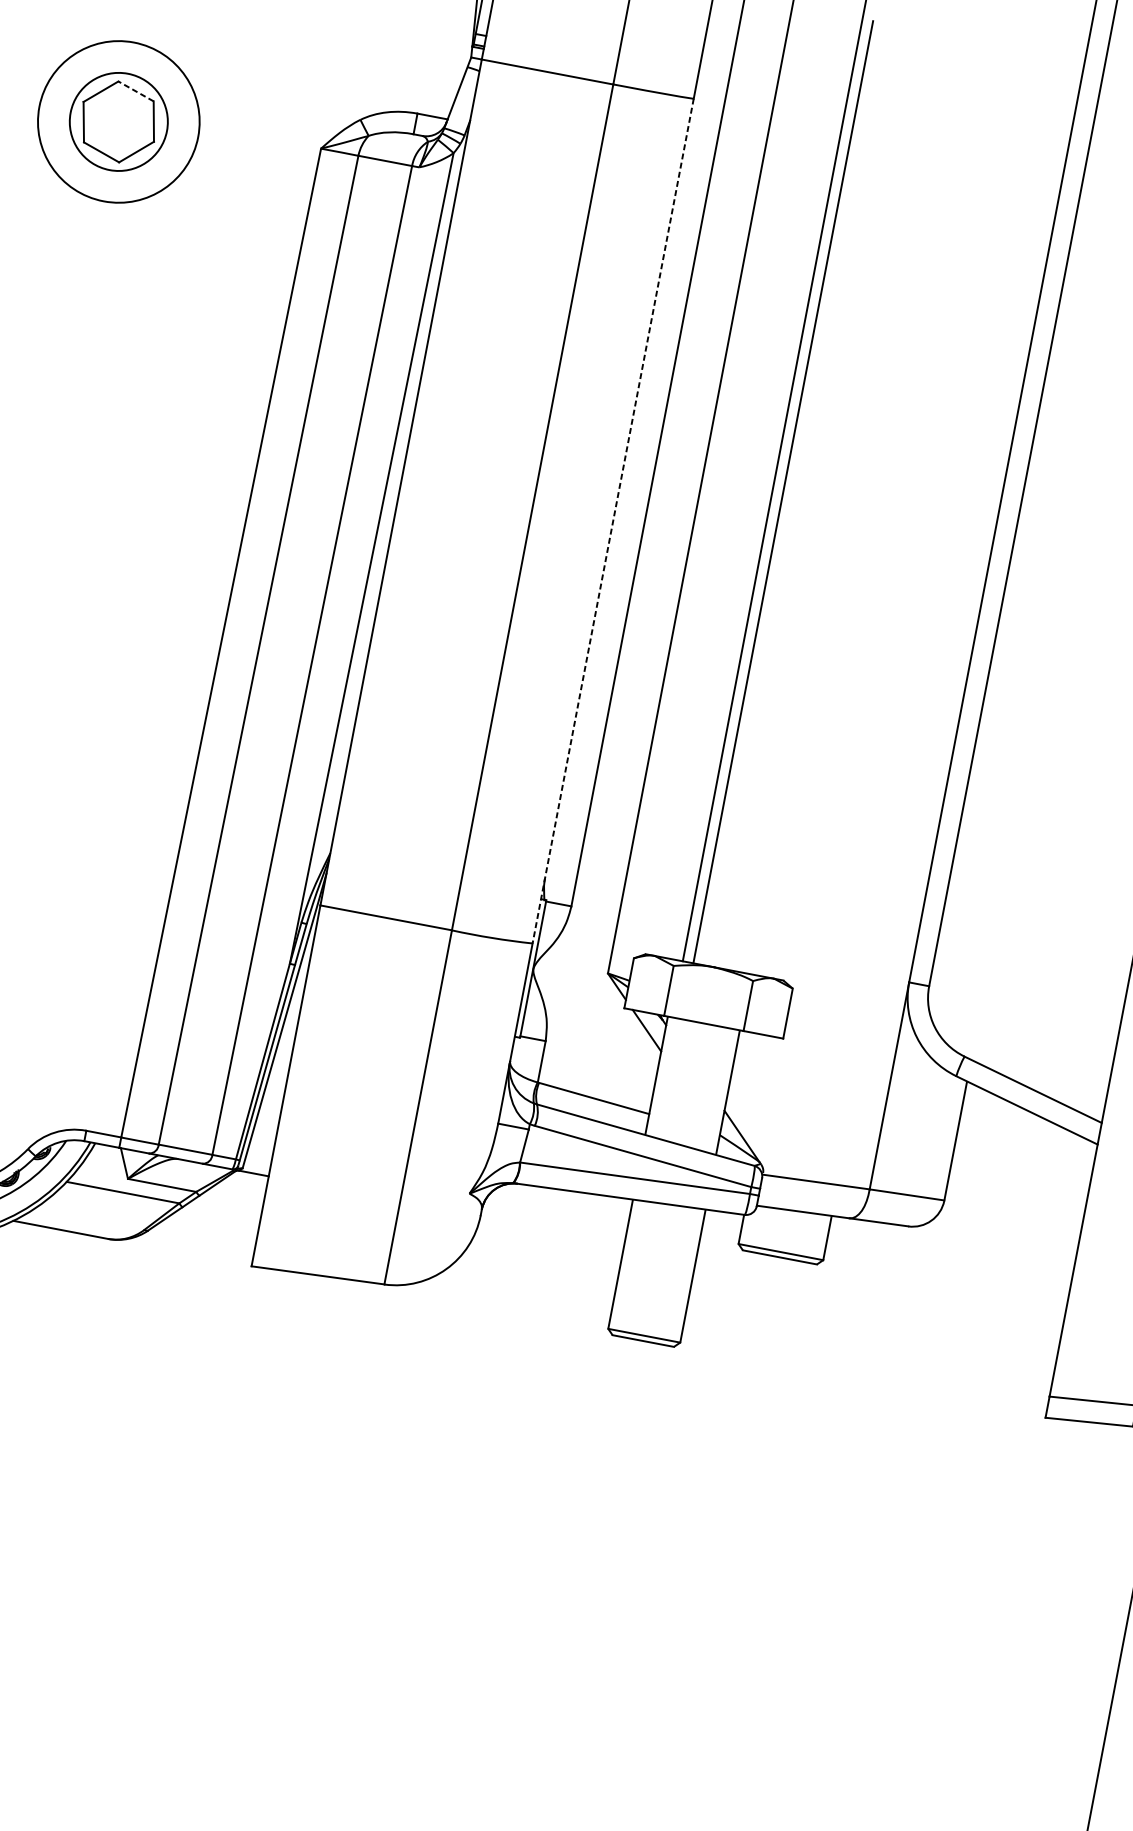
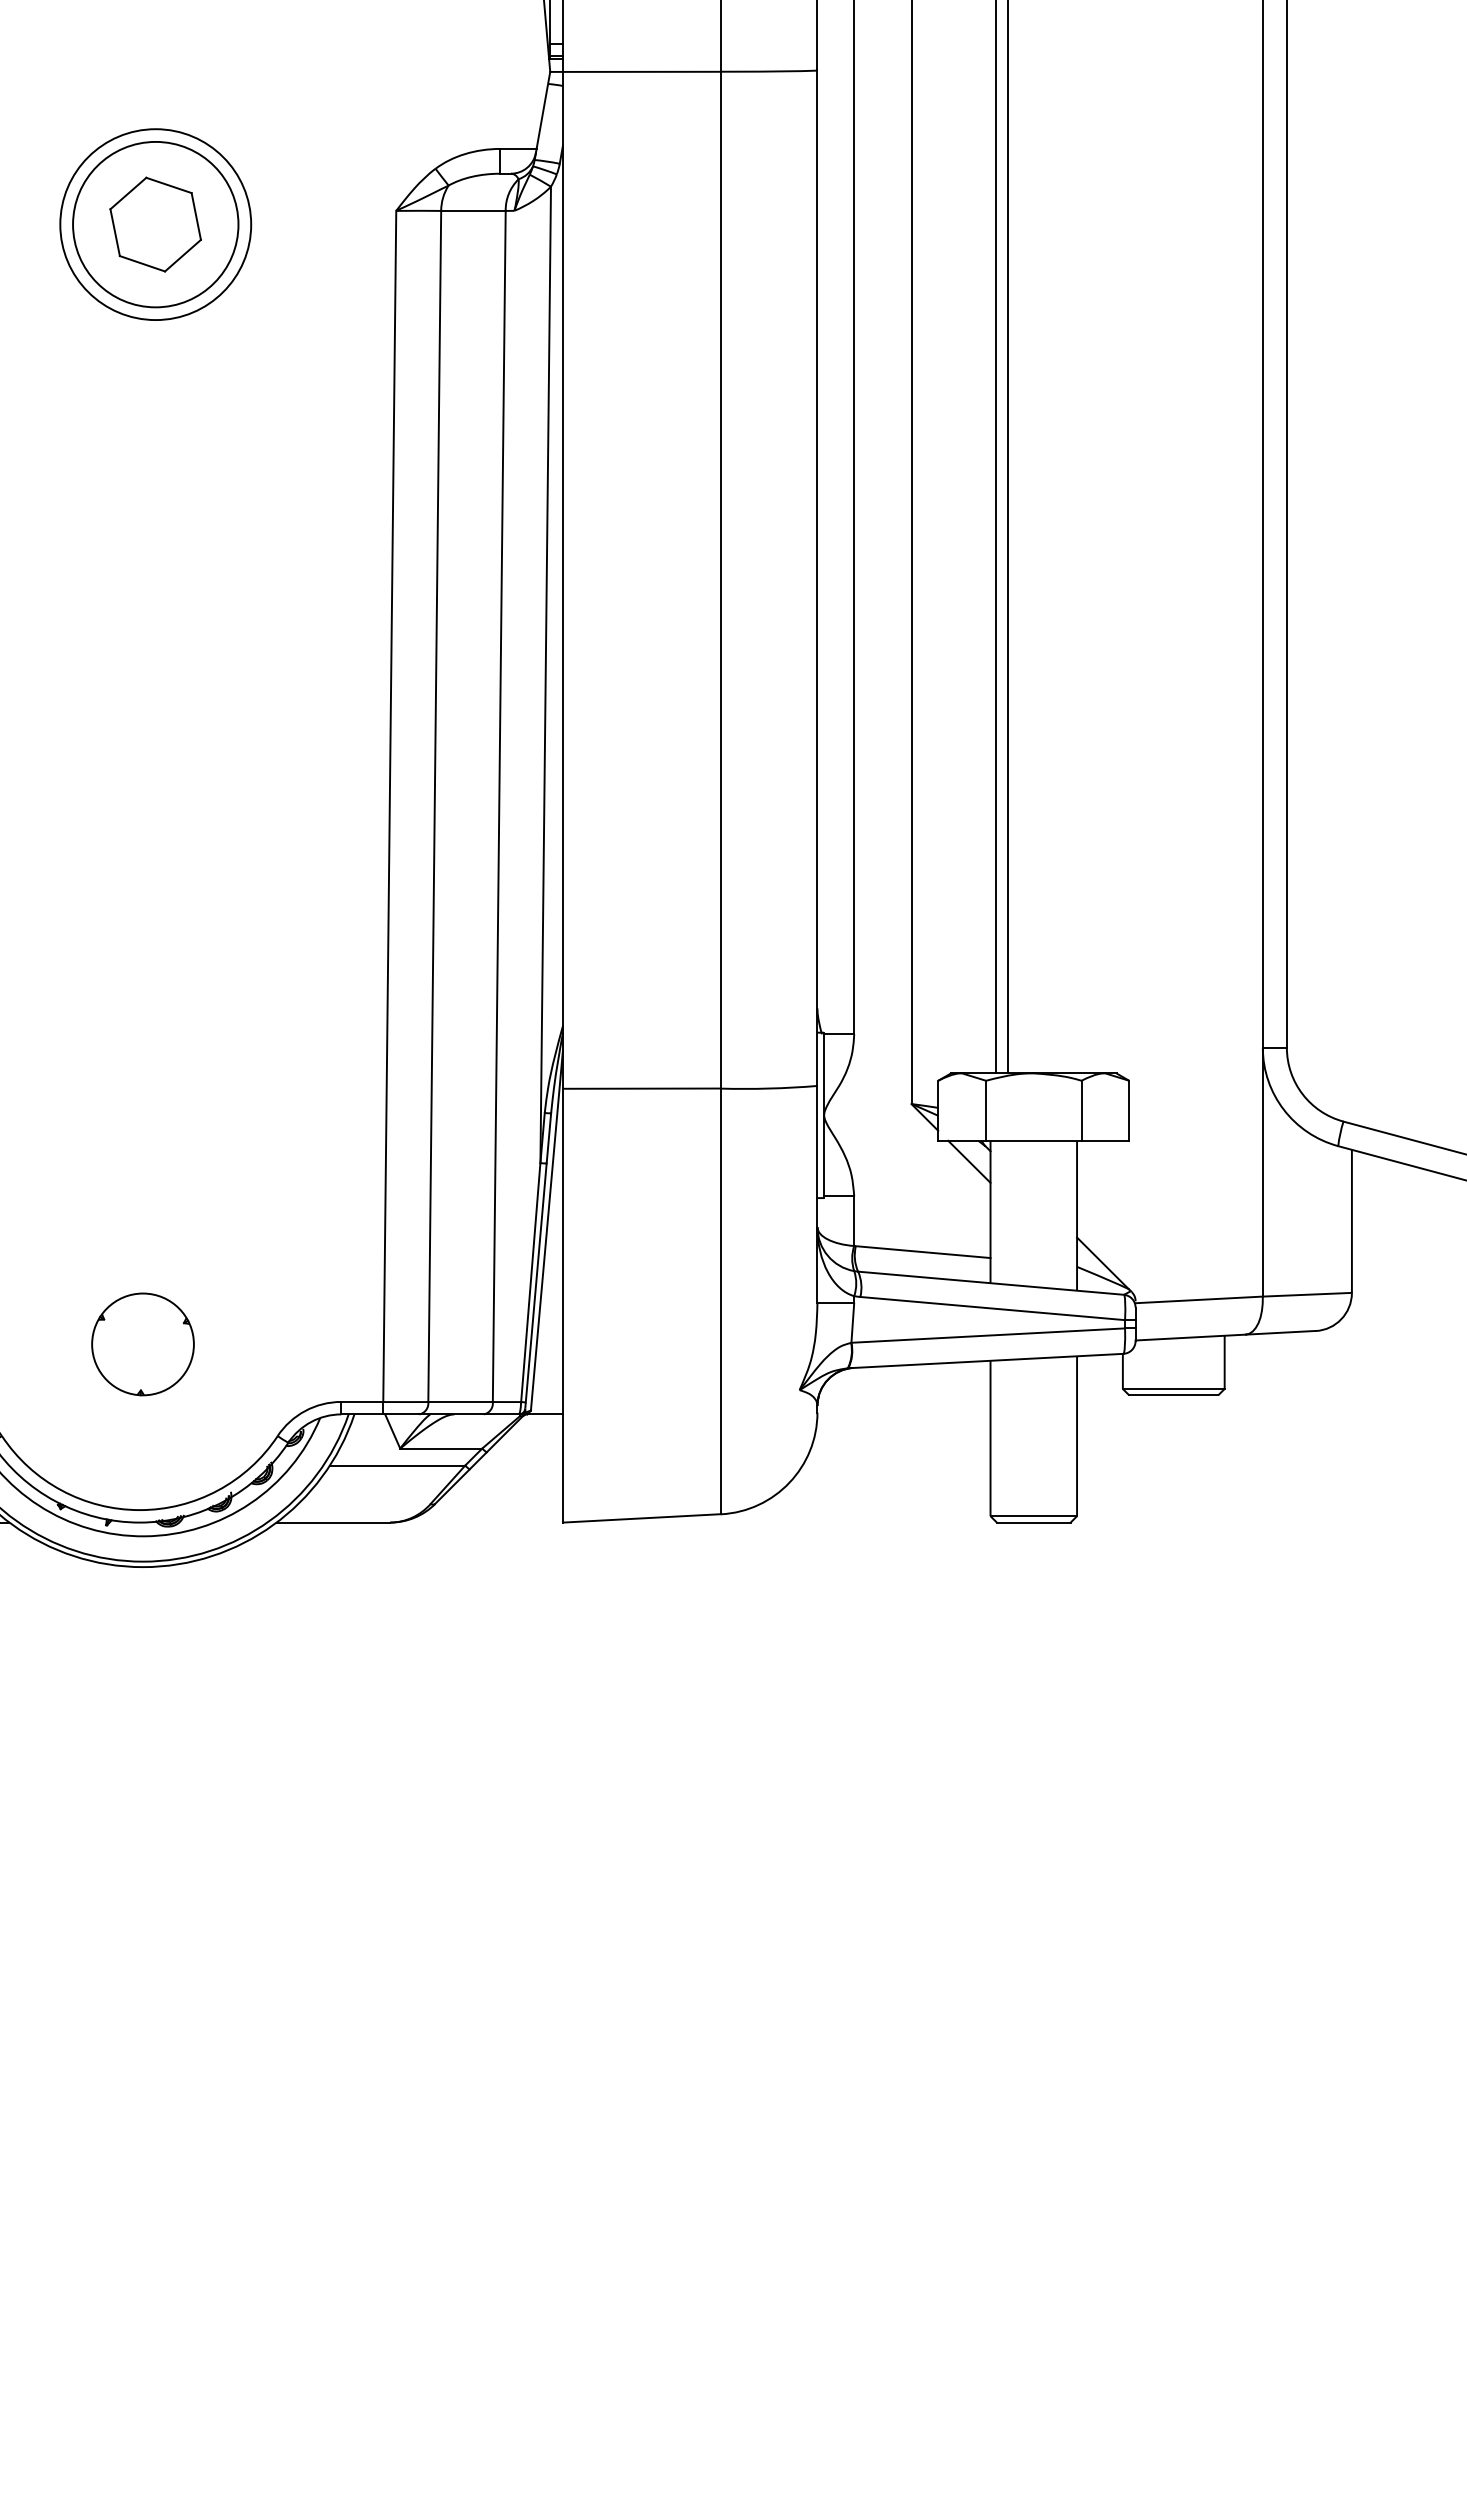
line: (136, 91) -> (169, 185), dashed -> solid
circle: (118, 121) -> (155, 224), size x1.43
line: (613, 521) -> (817, 578), dashed -> solid

